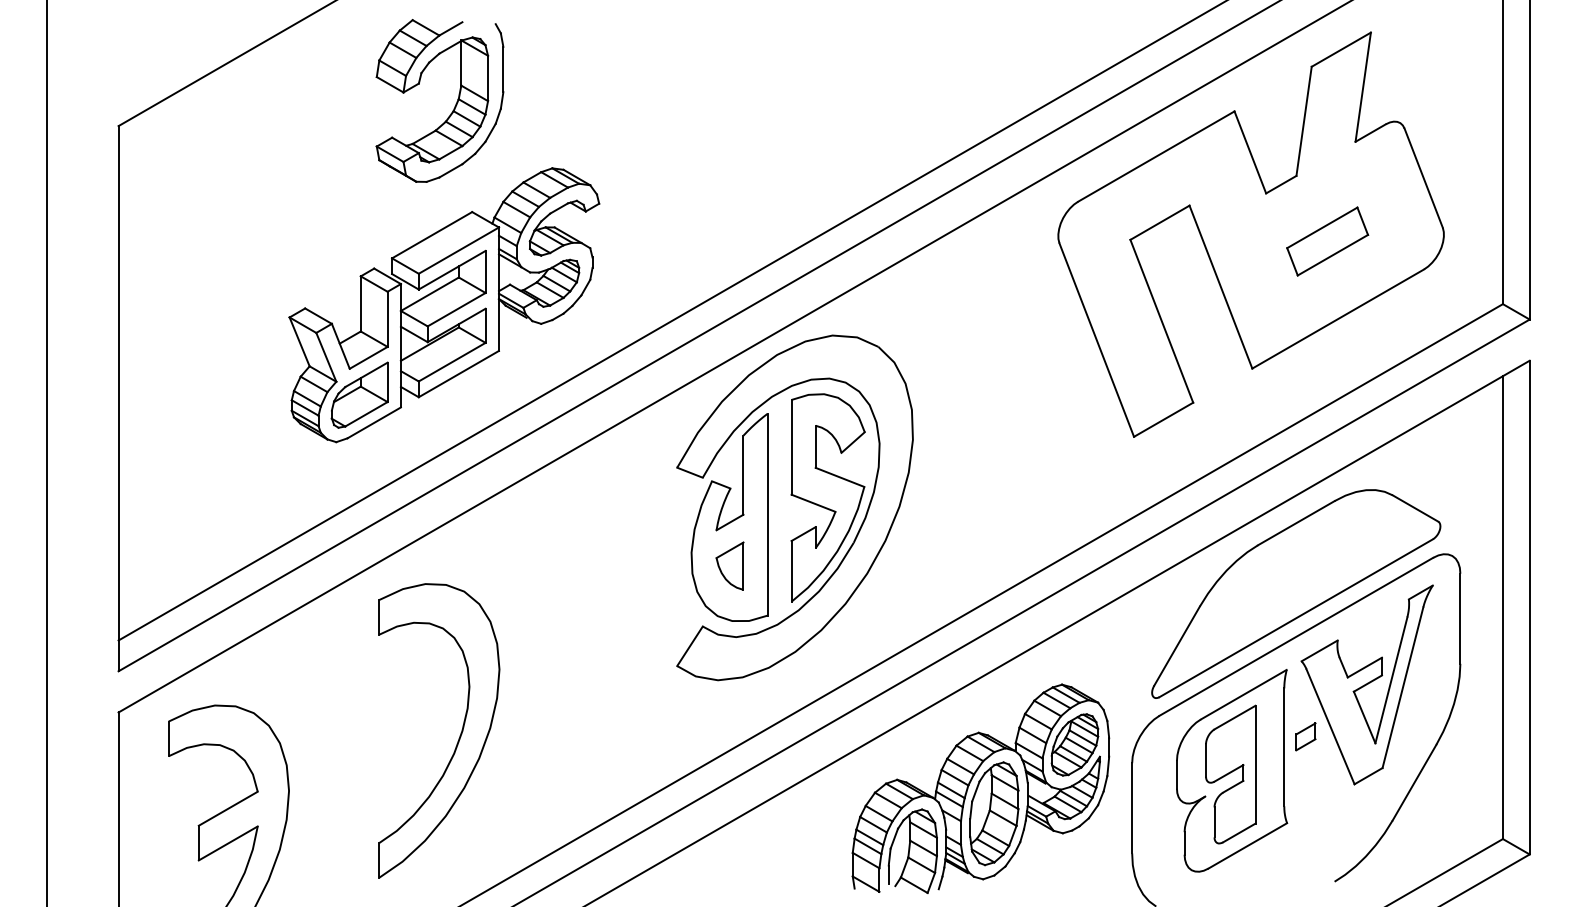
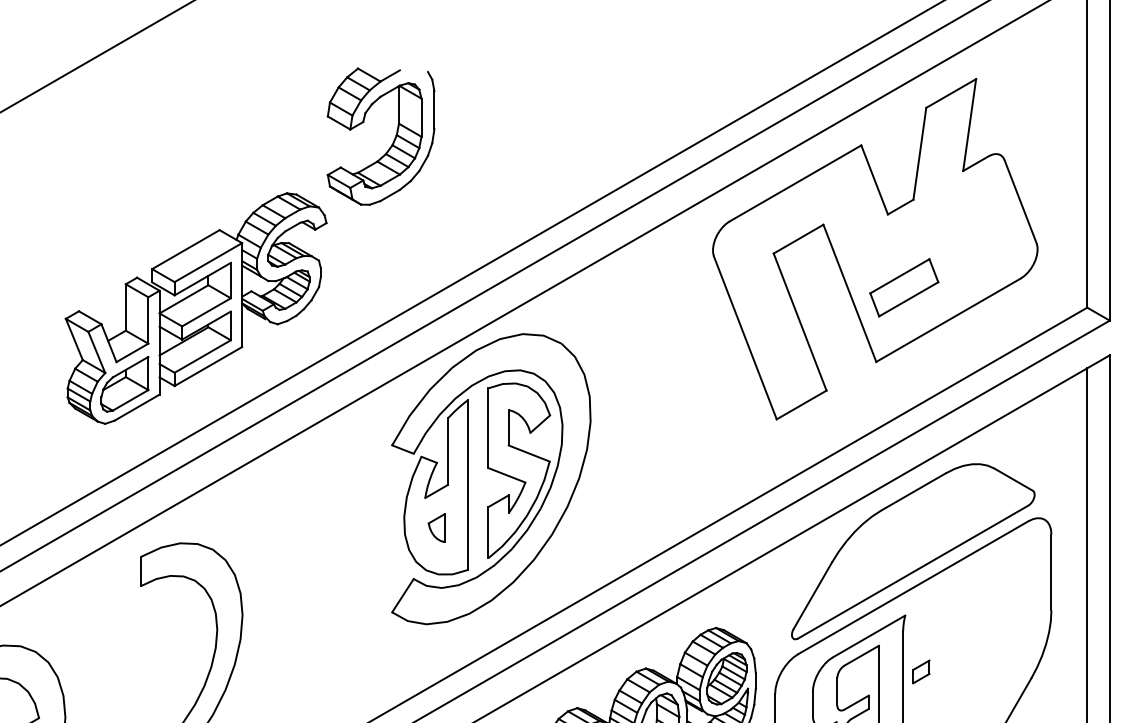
part: (453, 108) -> (392, 142), moved
part: (1327, 241) -> (904, 287), moved
part: (729, 565) -> (436, 527), size x0.7
part: (1366, 684) -> (972, 627), removed

